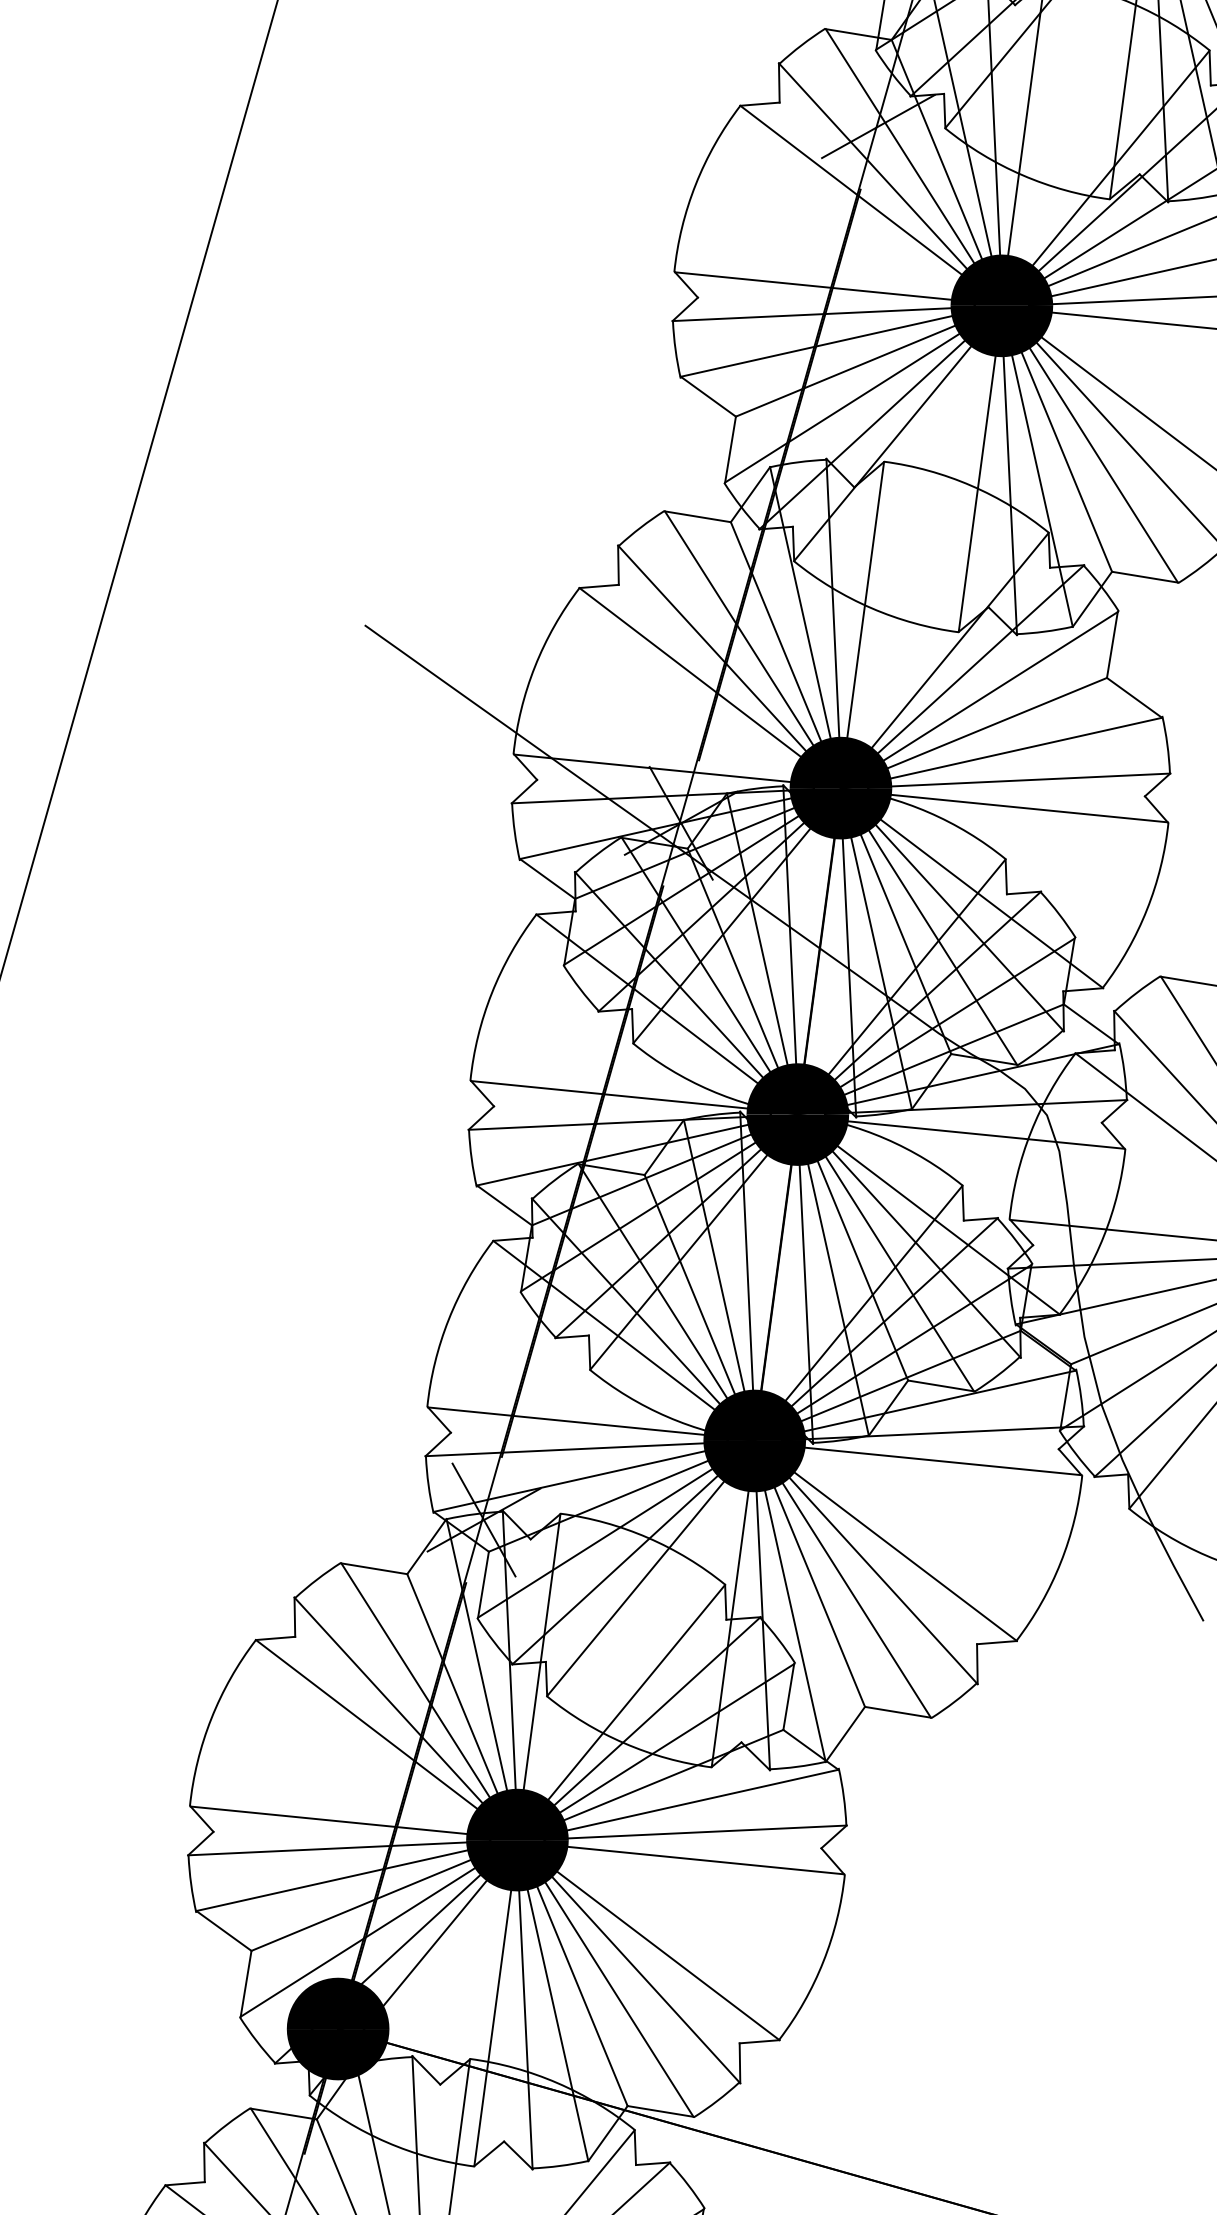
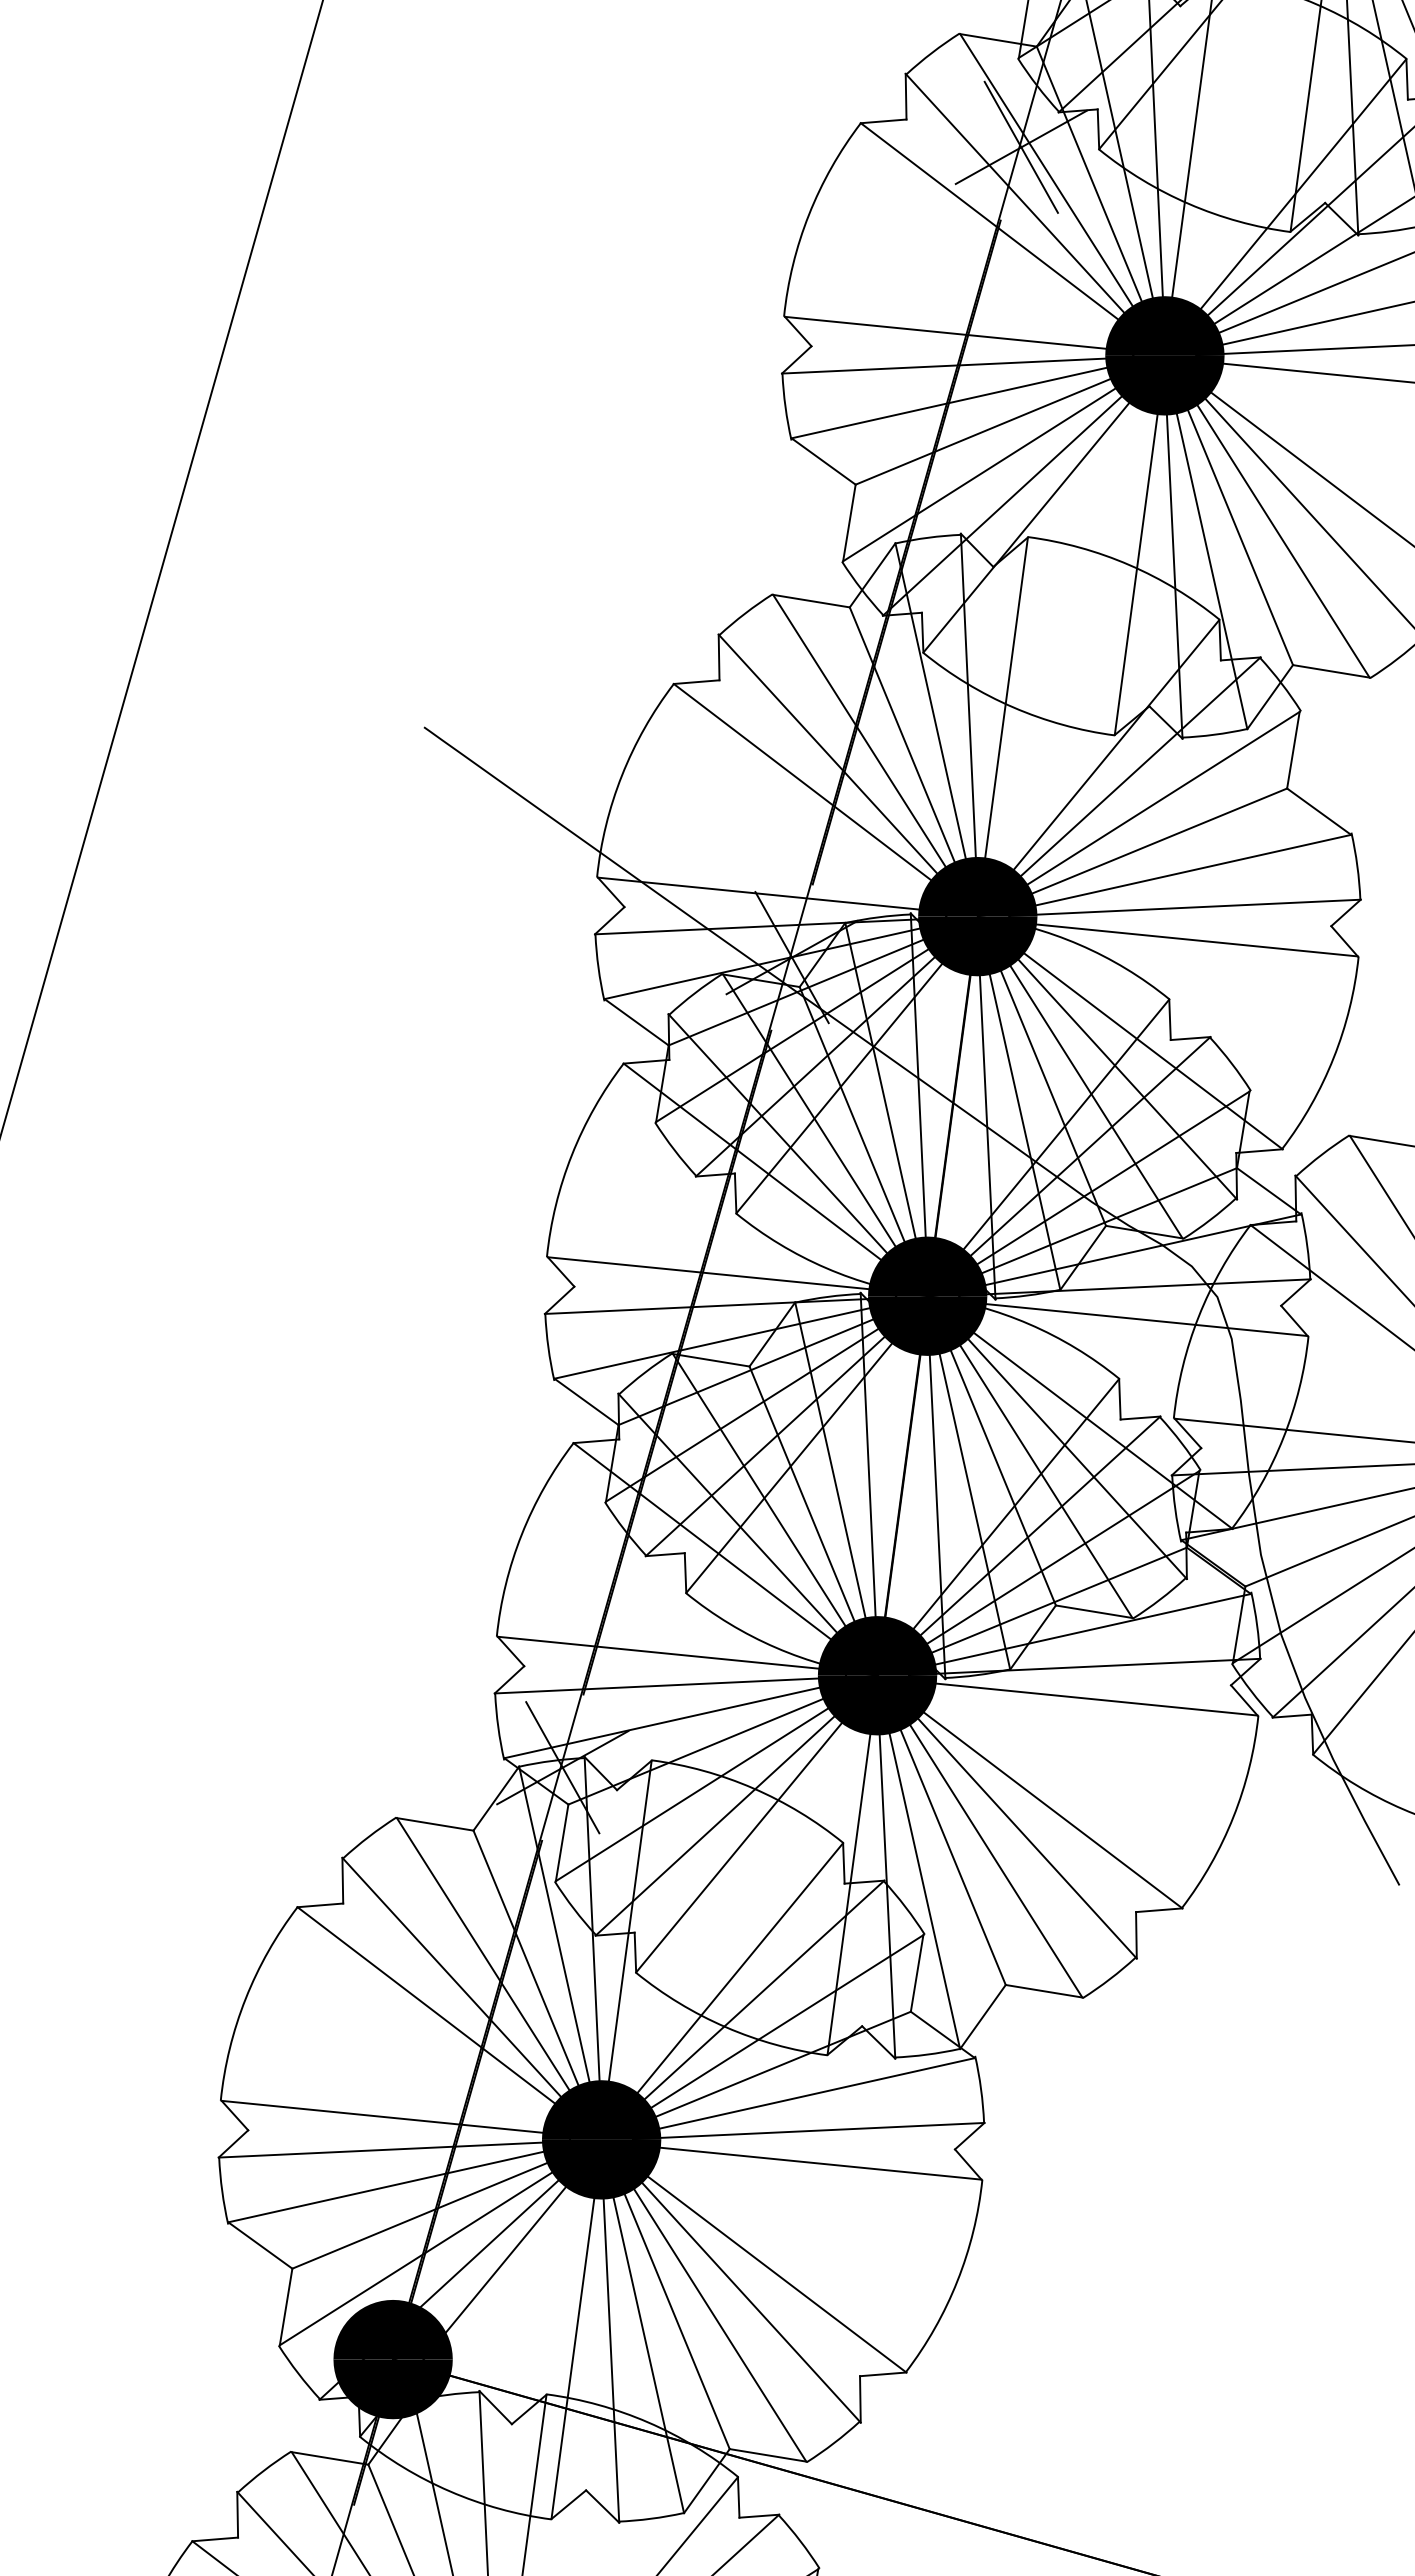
line: (877, 125) -> (1020, 146), added

